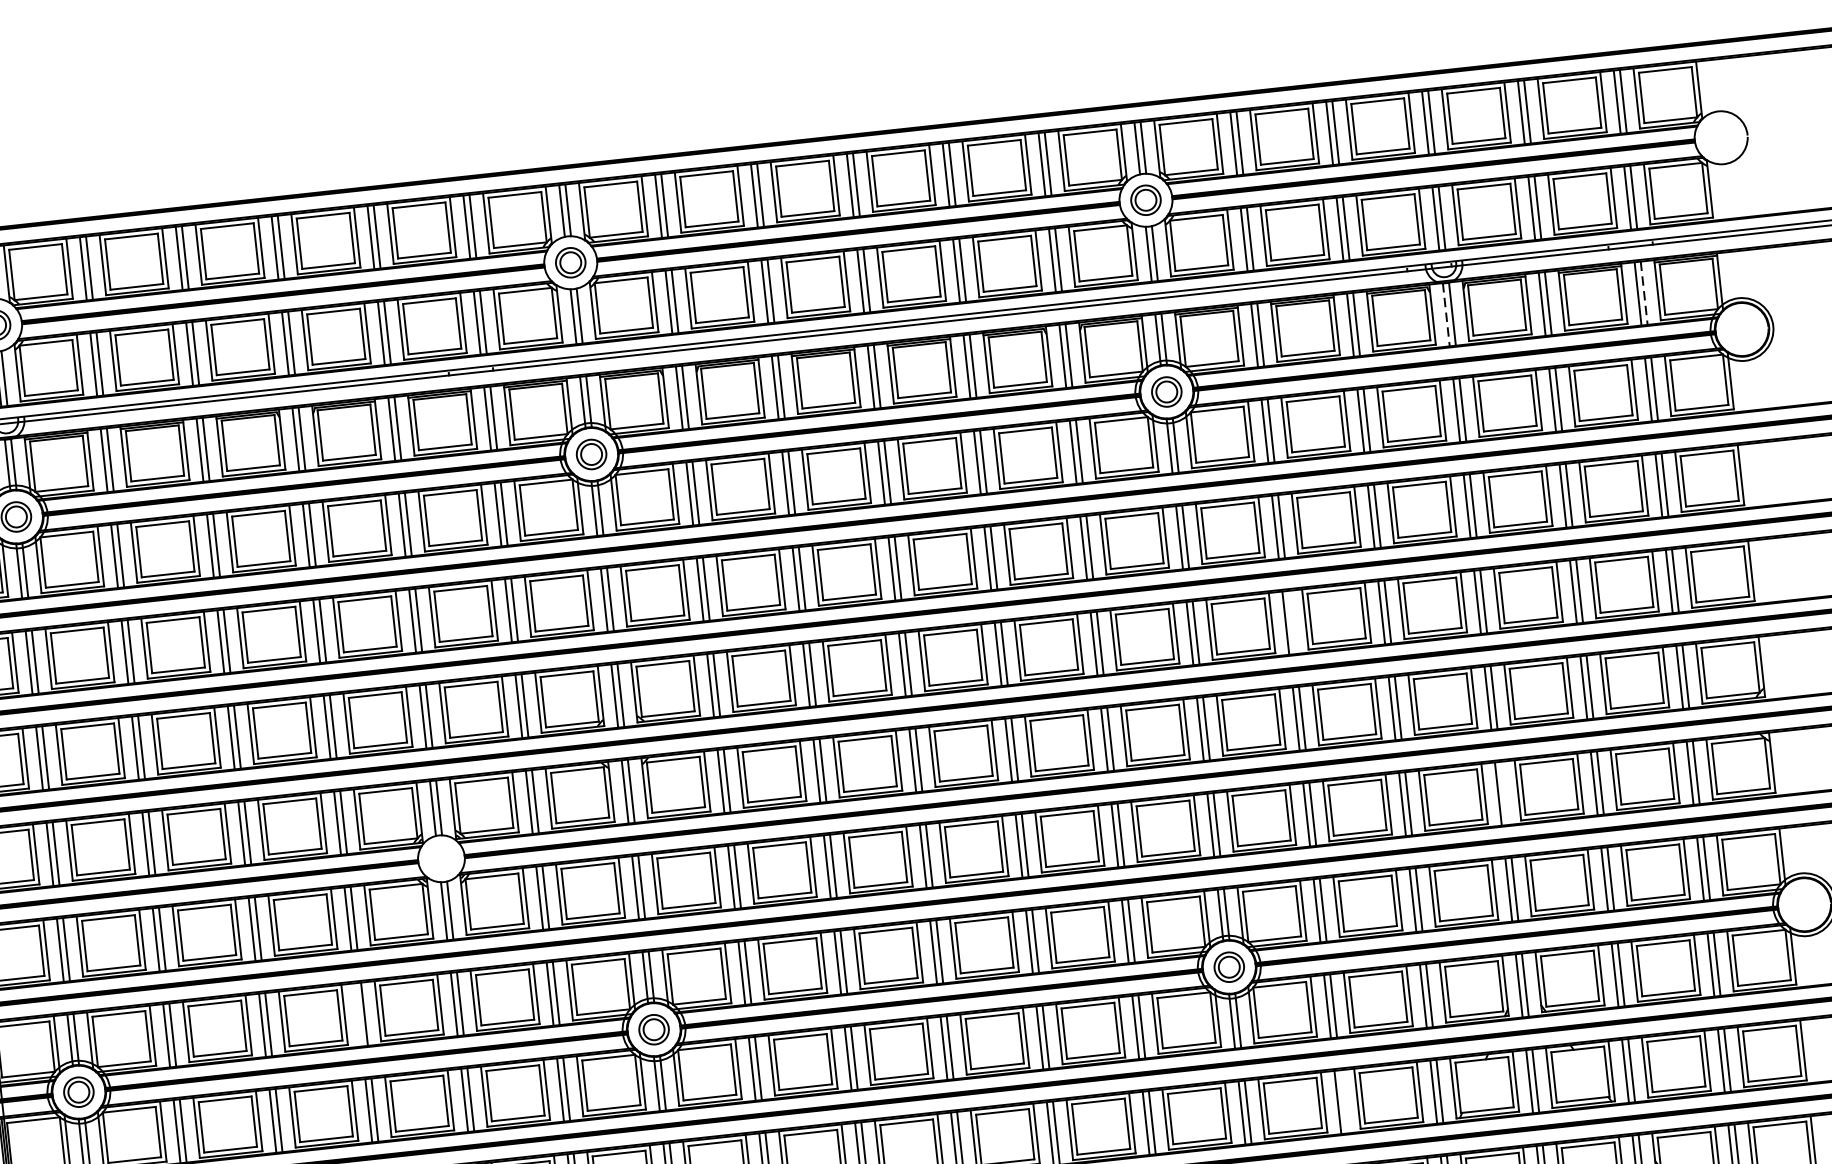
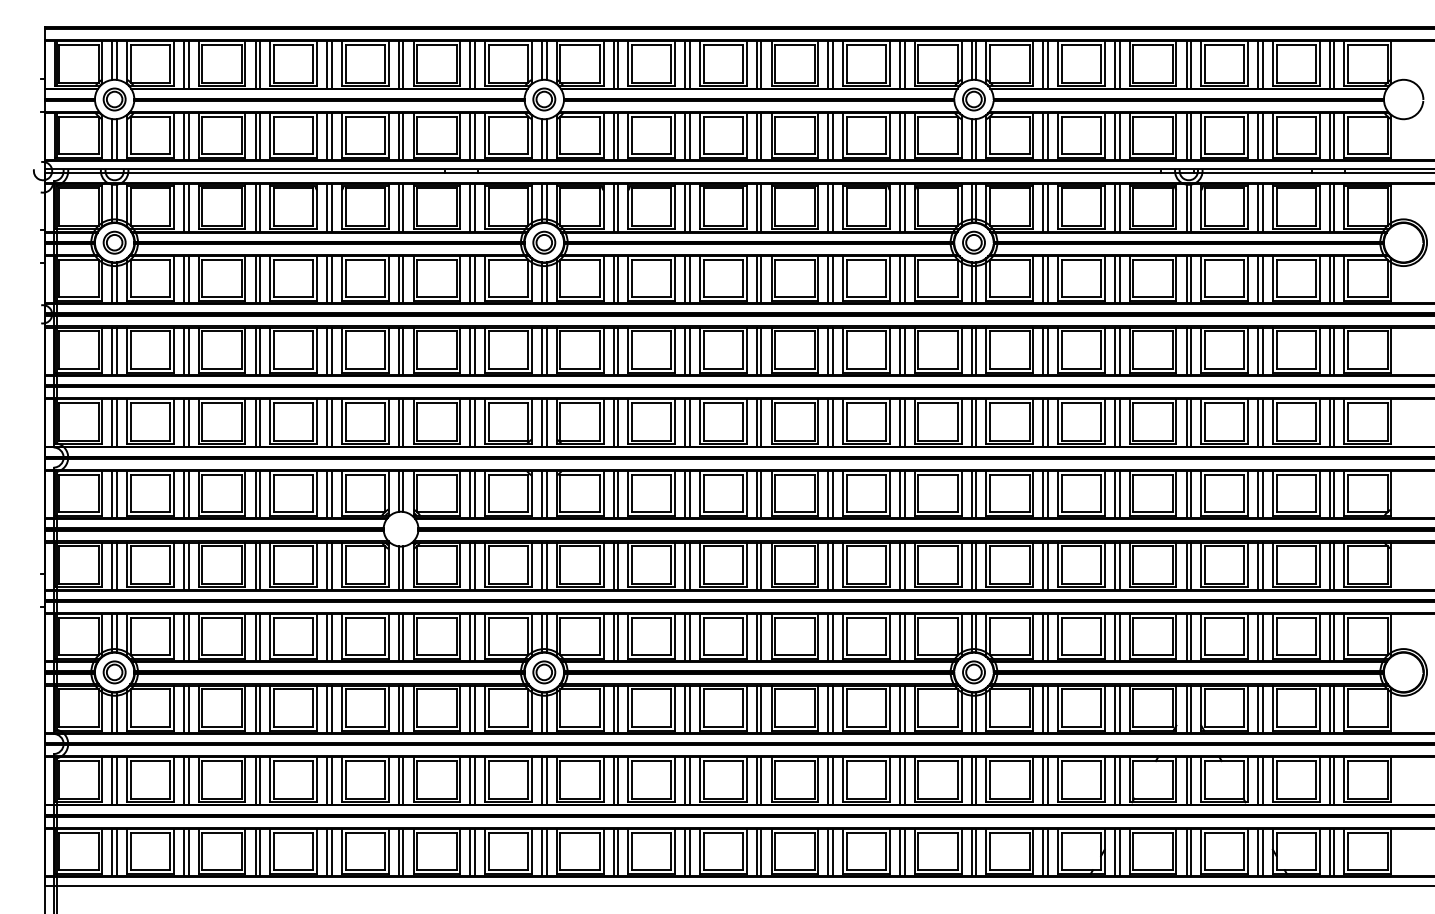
line: (1644, 293) -> (1334, 208), dashed -> solid
line: (1446, 315) -> (1186, 208), dashed -> solid
line: (1291, 621) -> (1047, 422), added
line: (1504, 792) -> (1191, 565), added
line: (358, 1014) -> (327, 637), added
line: (1343, 1101) -> (1047, 780), added

